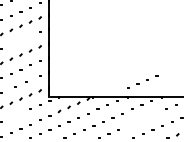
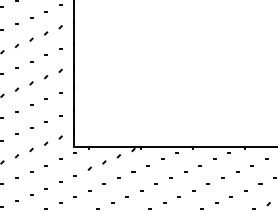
part: (20, 40) -> (30, 61), added
part: (142, 81) -> (215, 180), moved
part: (20, 84) -> (30, 127), size x1.67
part: (16, 115) -> (24, 174), added

